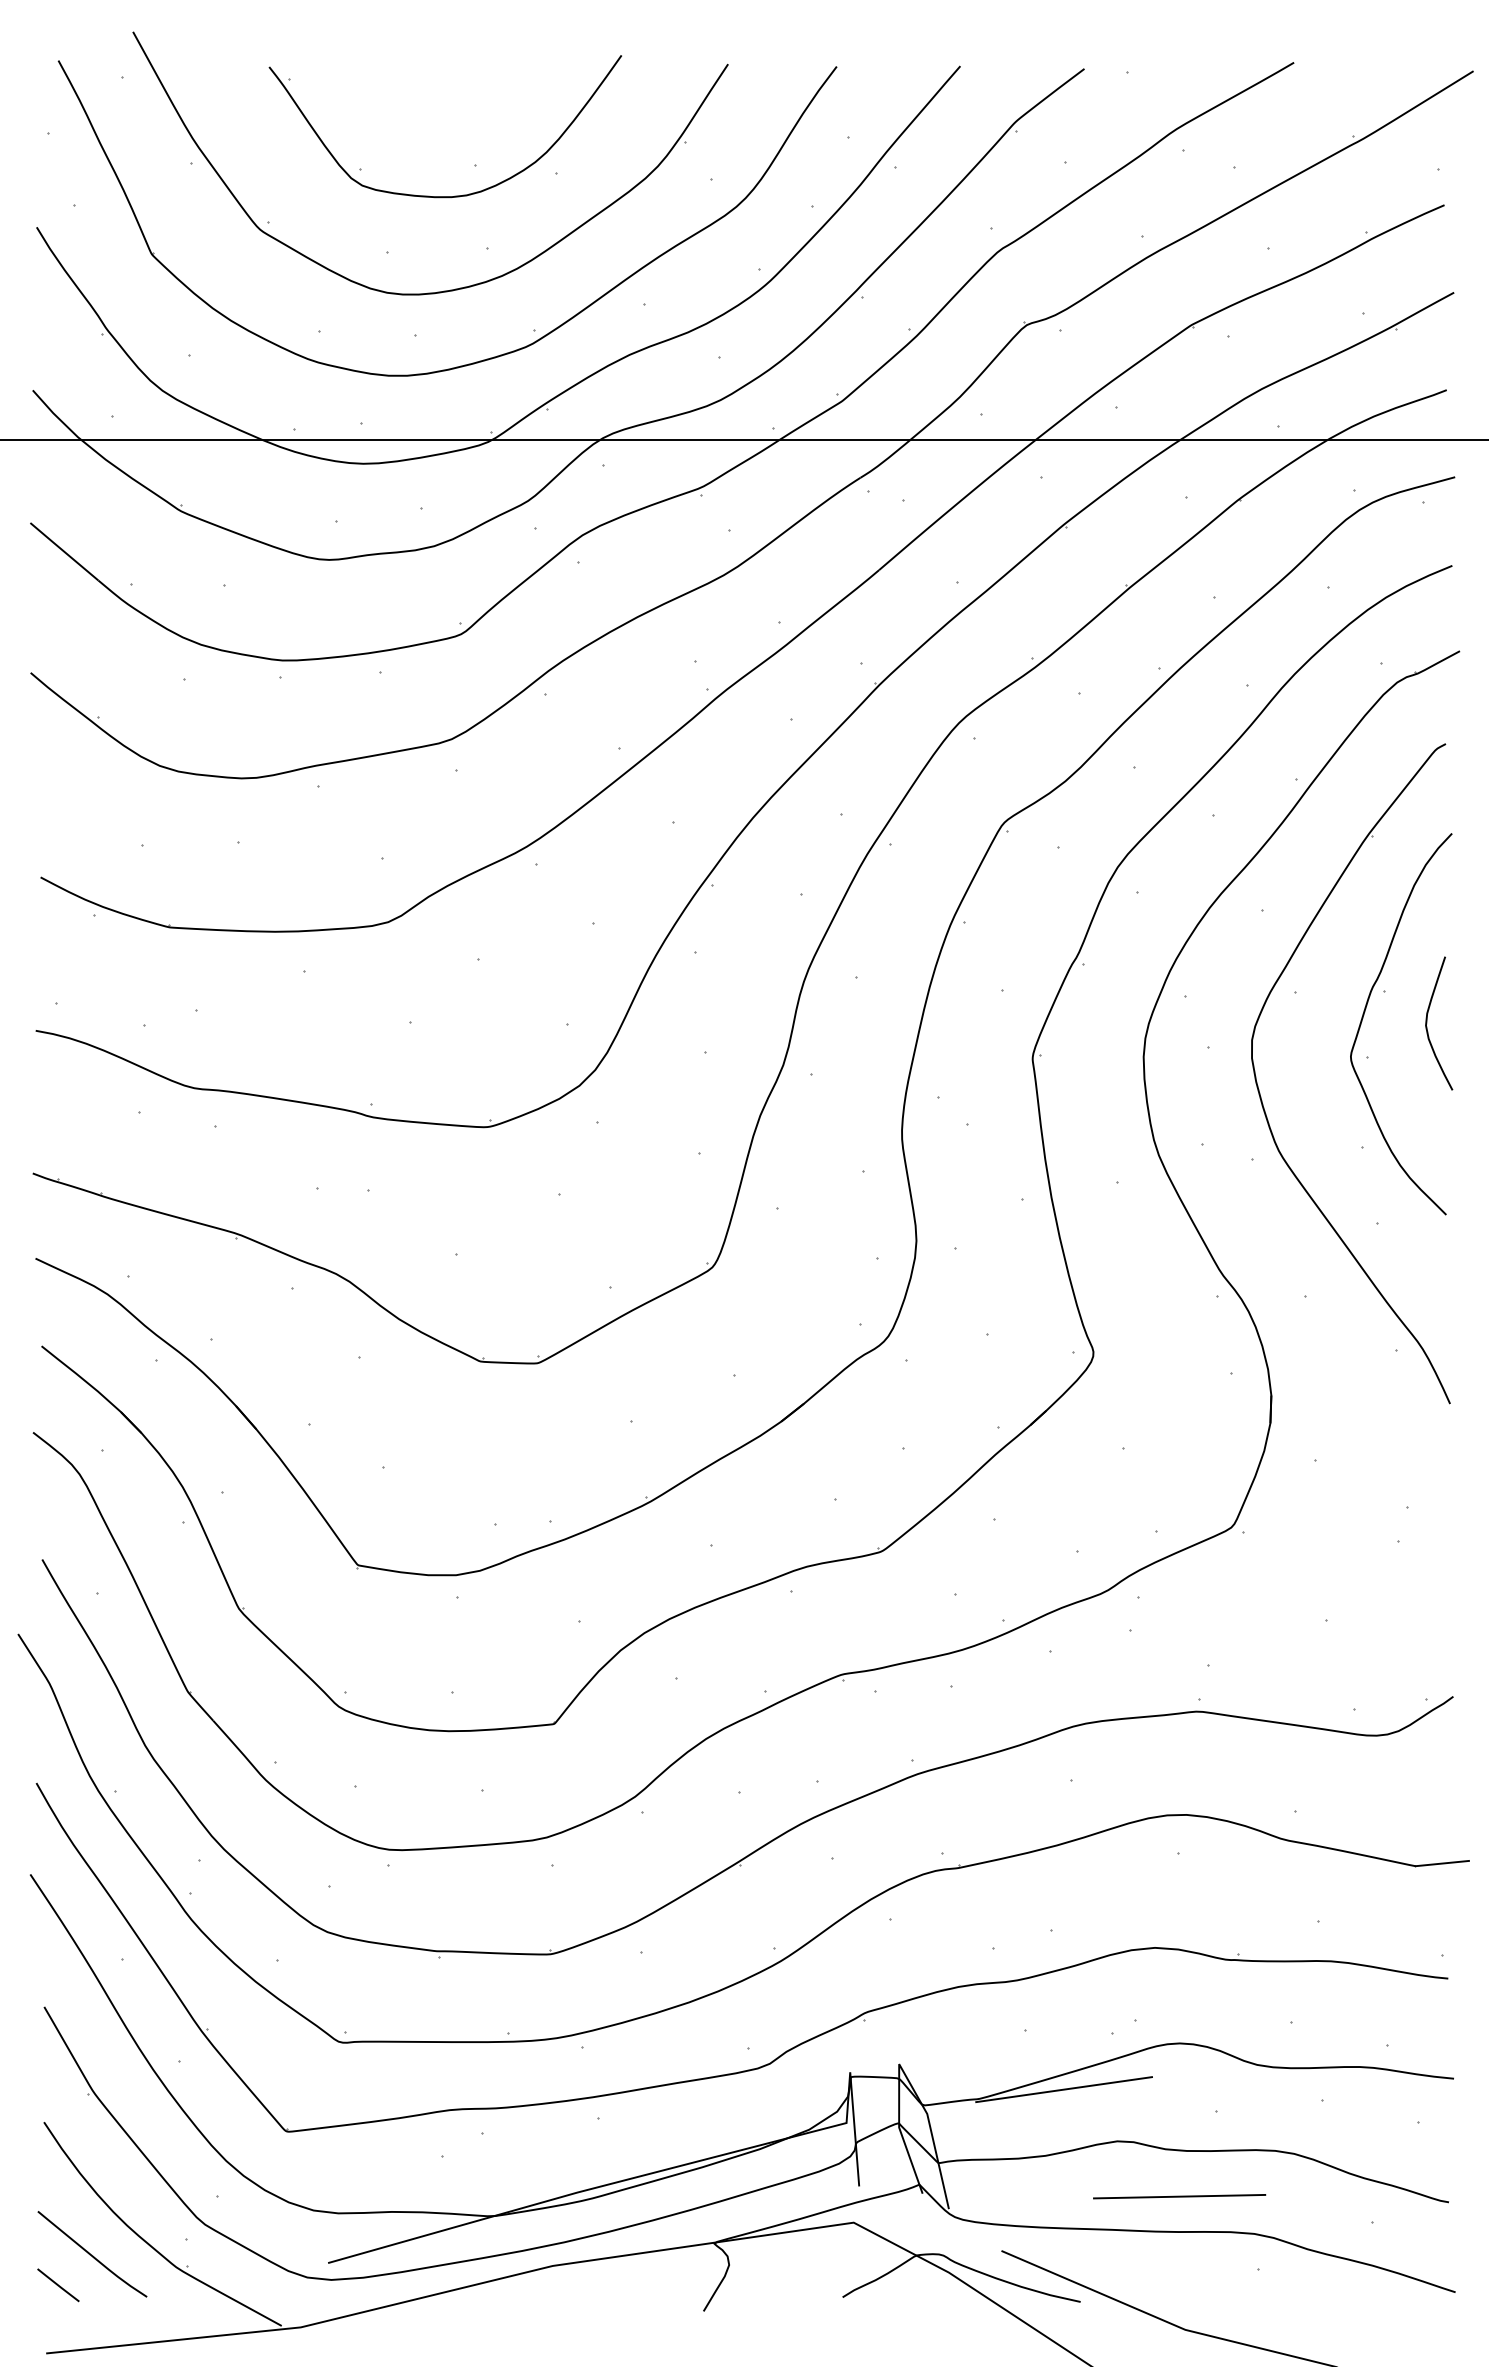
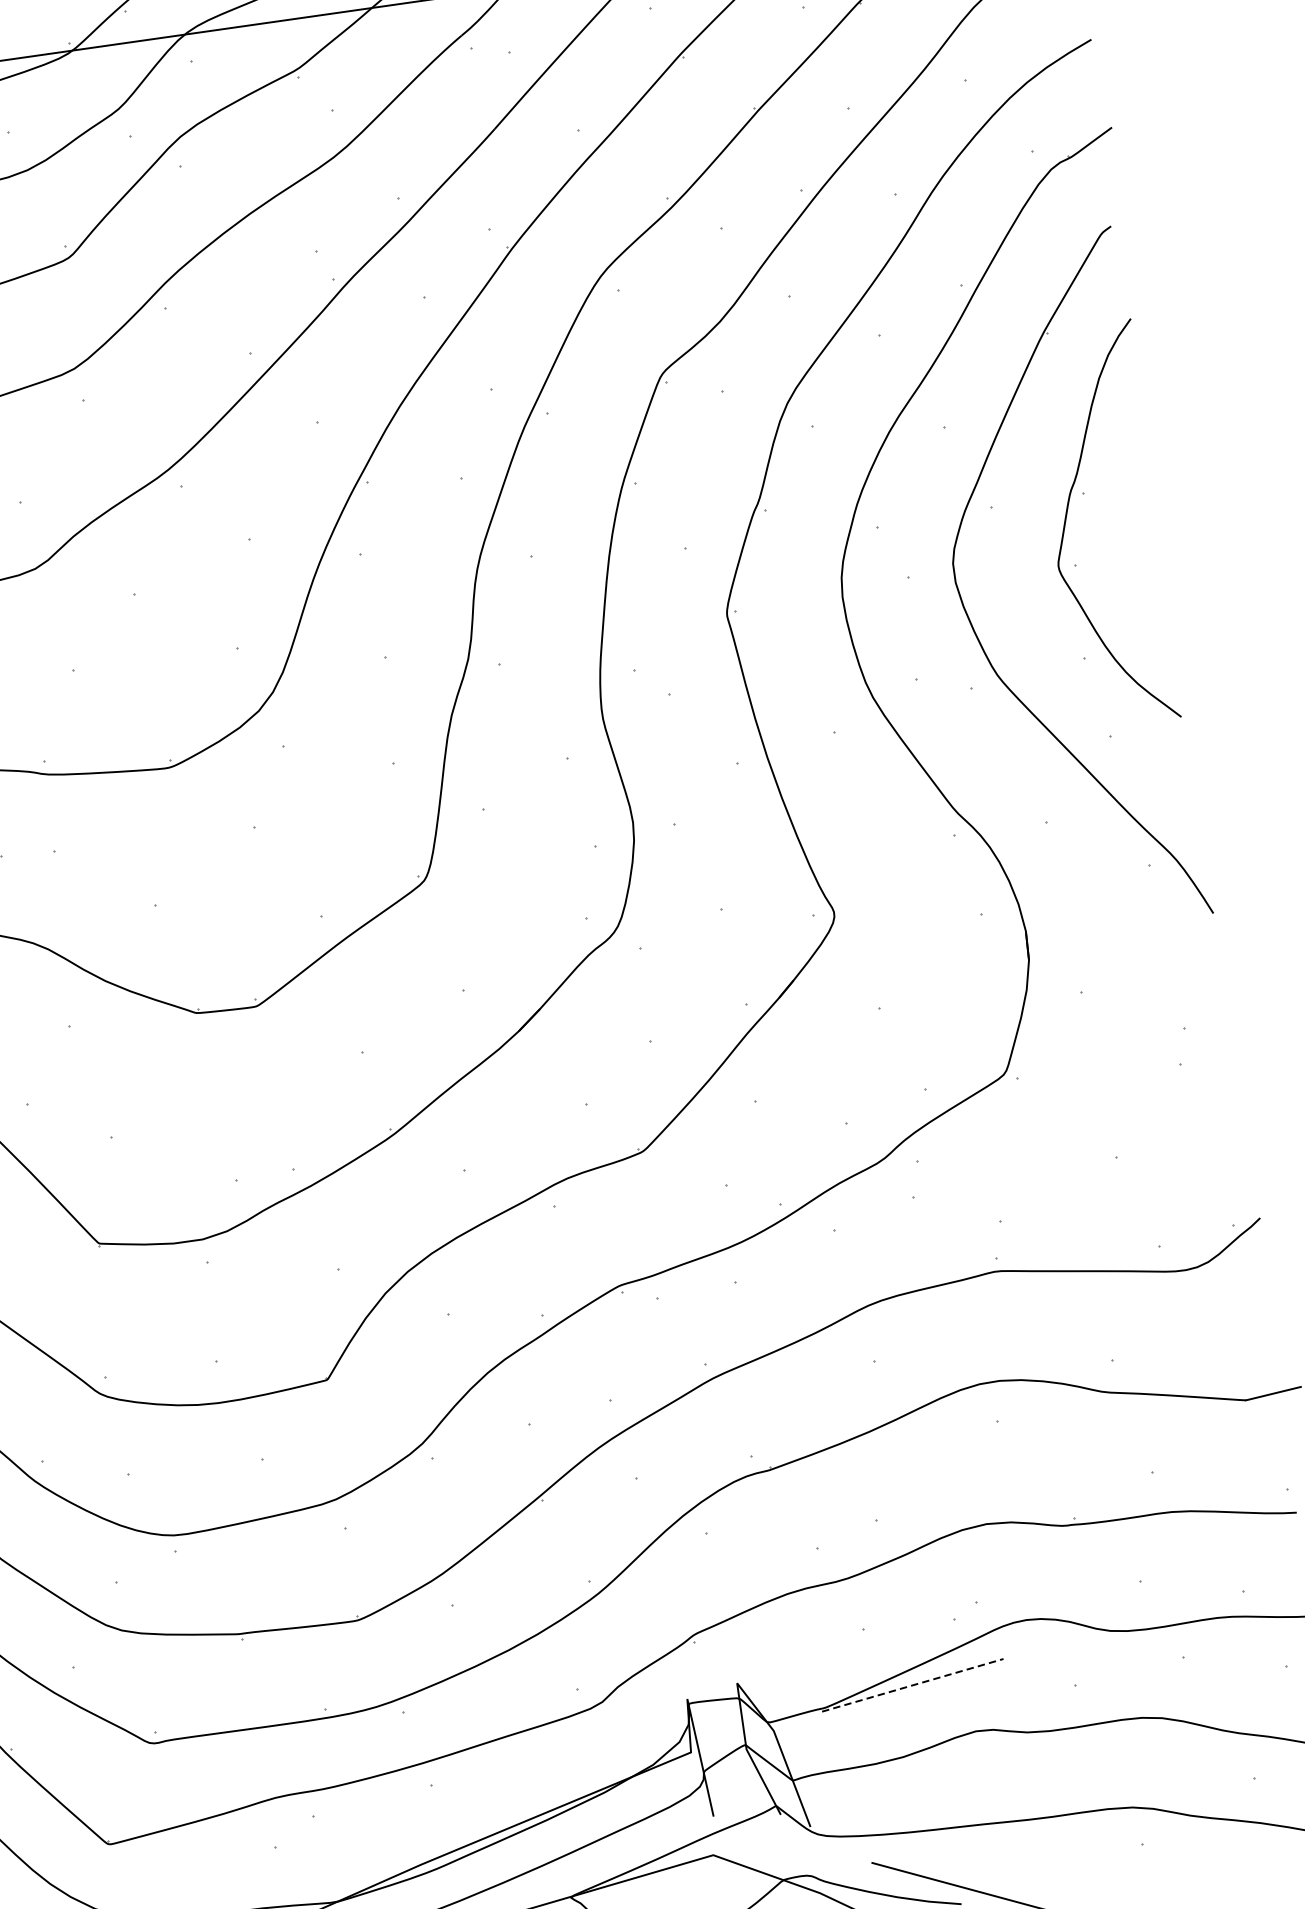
curve: (1427, 1023) -> (1133, 520), removed
line: (1064, 2089) -> (913, 1685), solid -> dashed
line: (1179, 2196) -> (1048, 1779), removed

